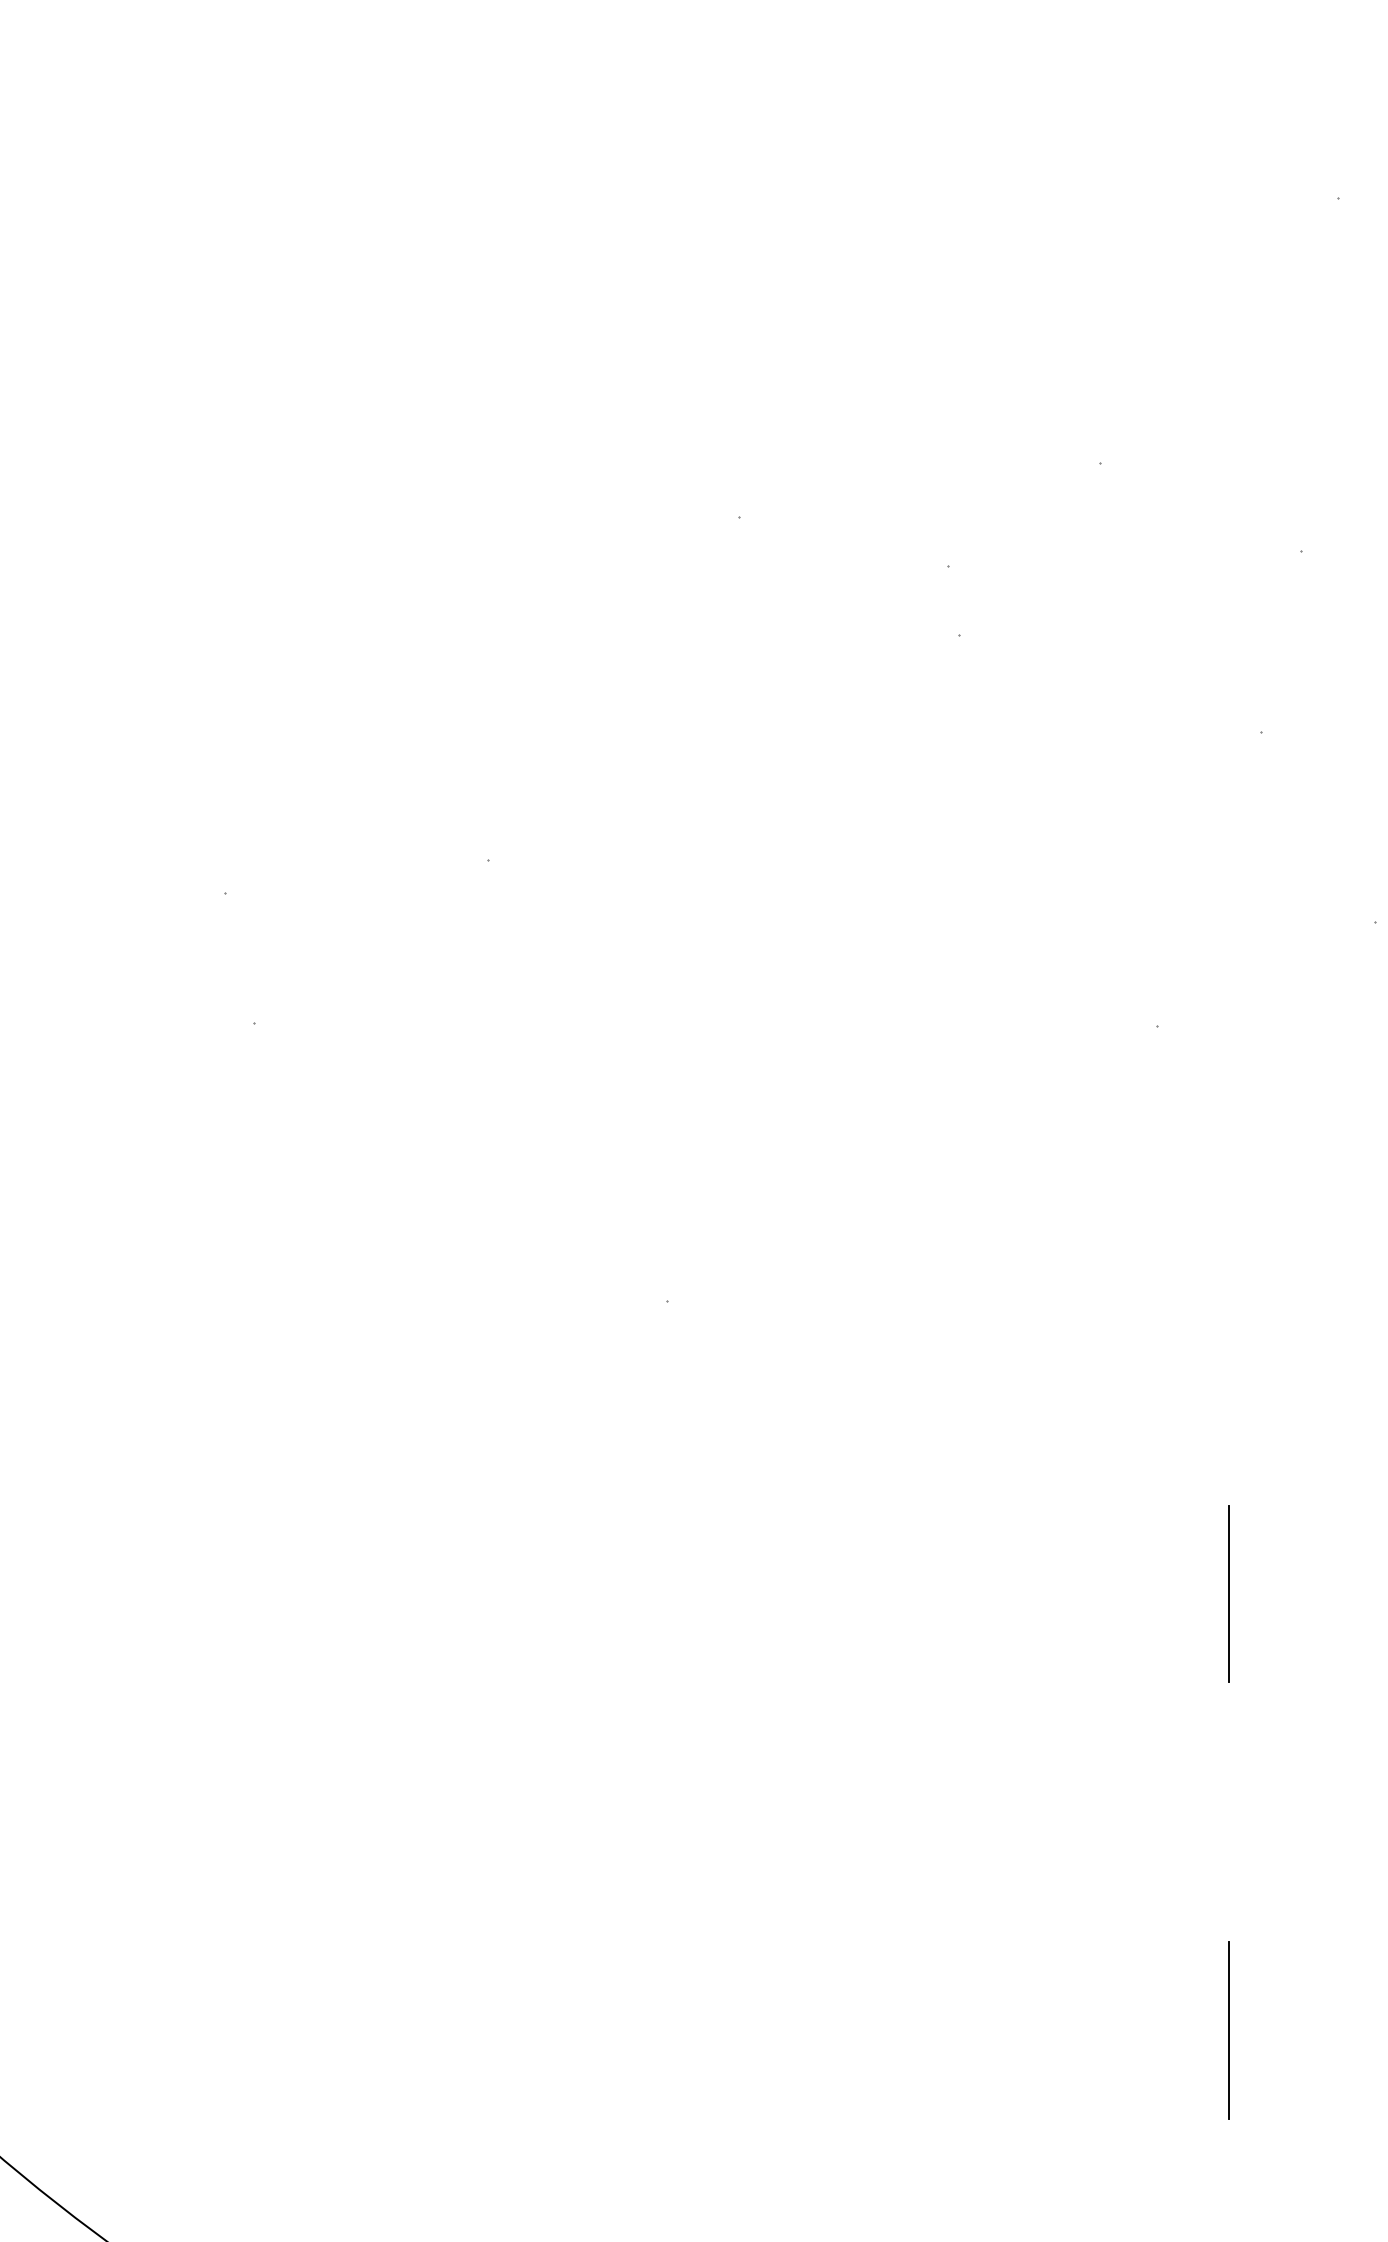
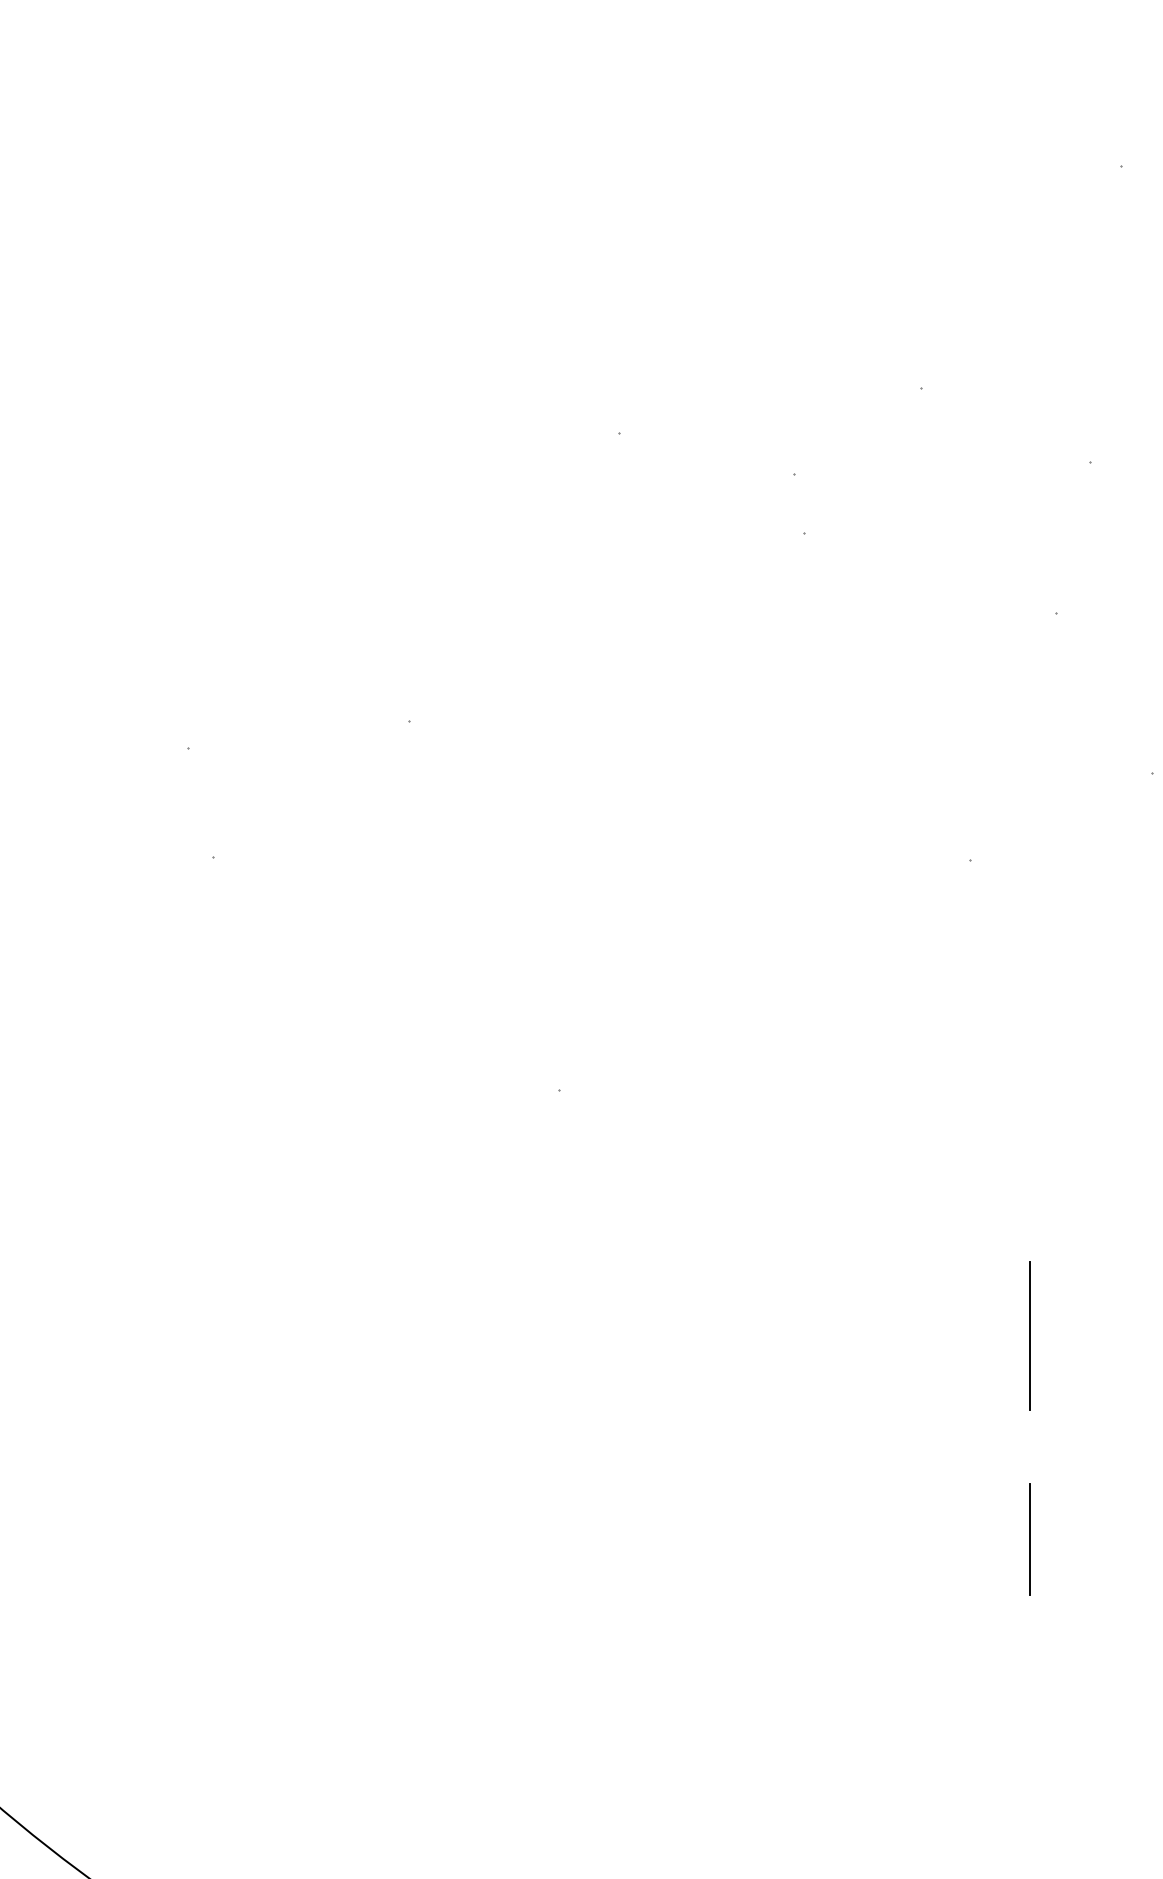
line: (1228, 1835) -> (1029, 1538), added
line: (1228, 2030) -> (1029, 1701), removed

